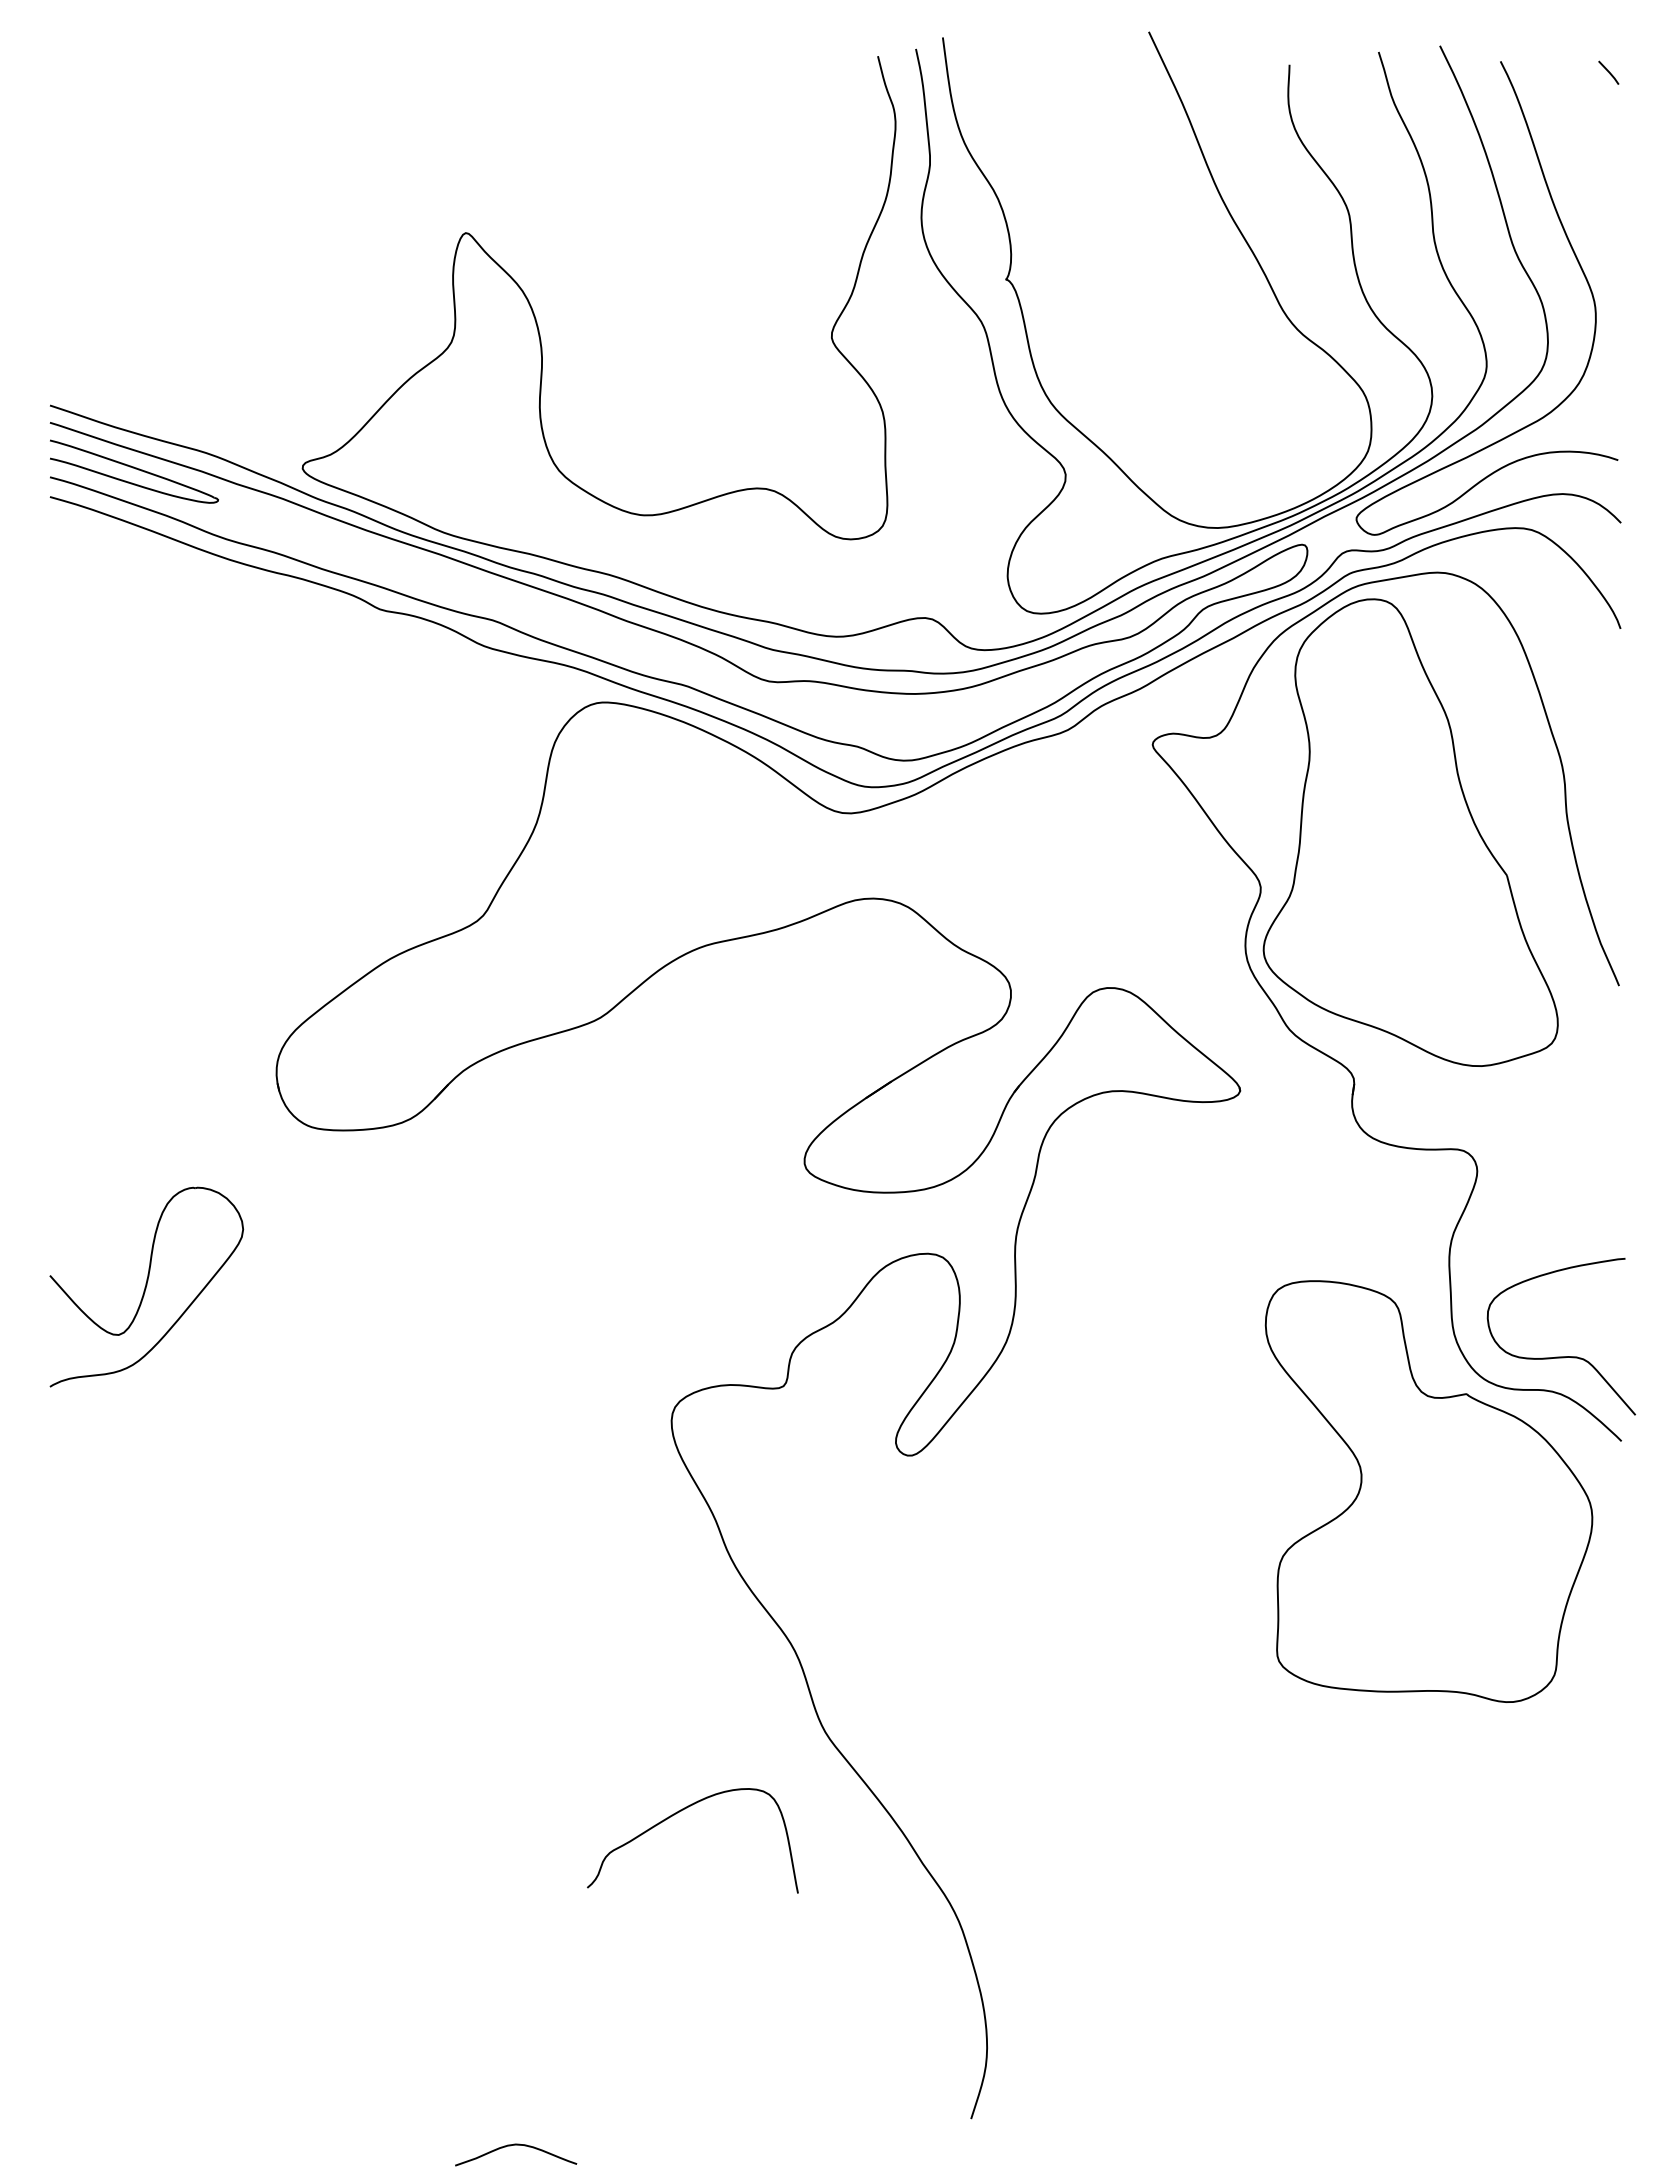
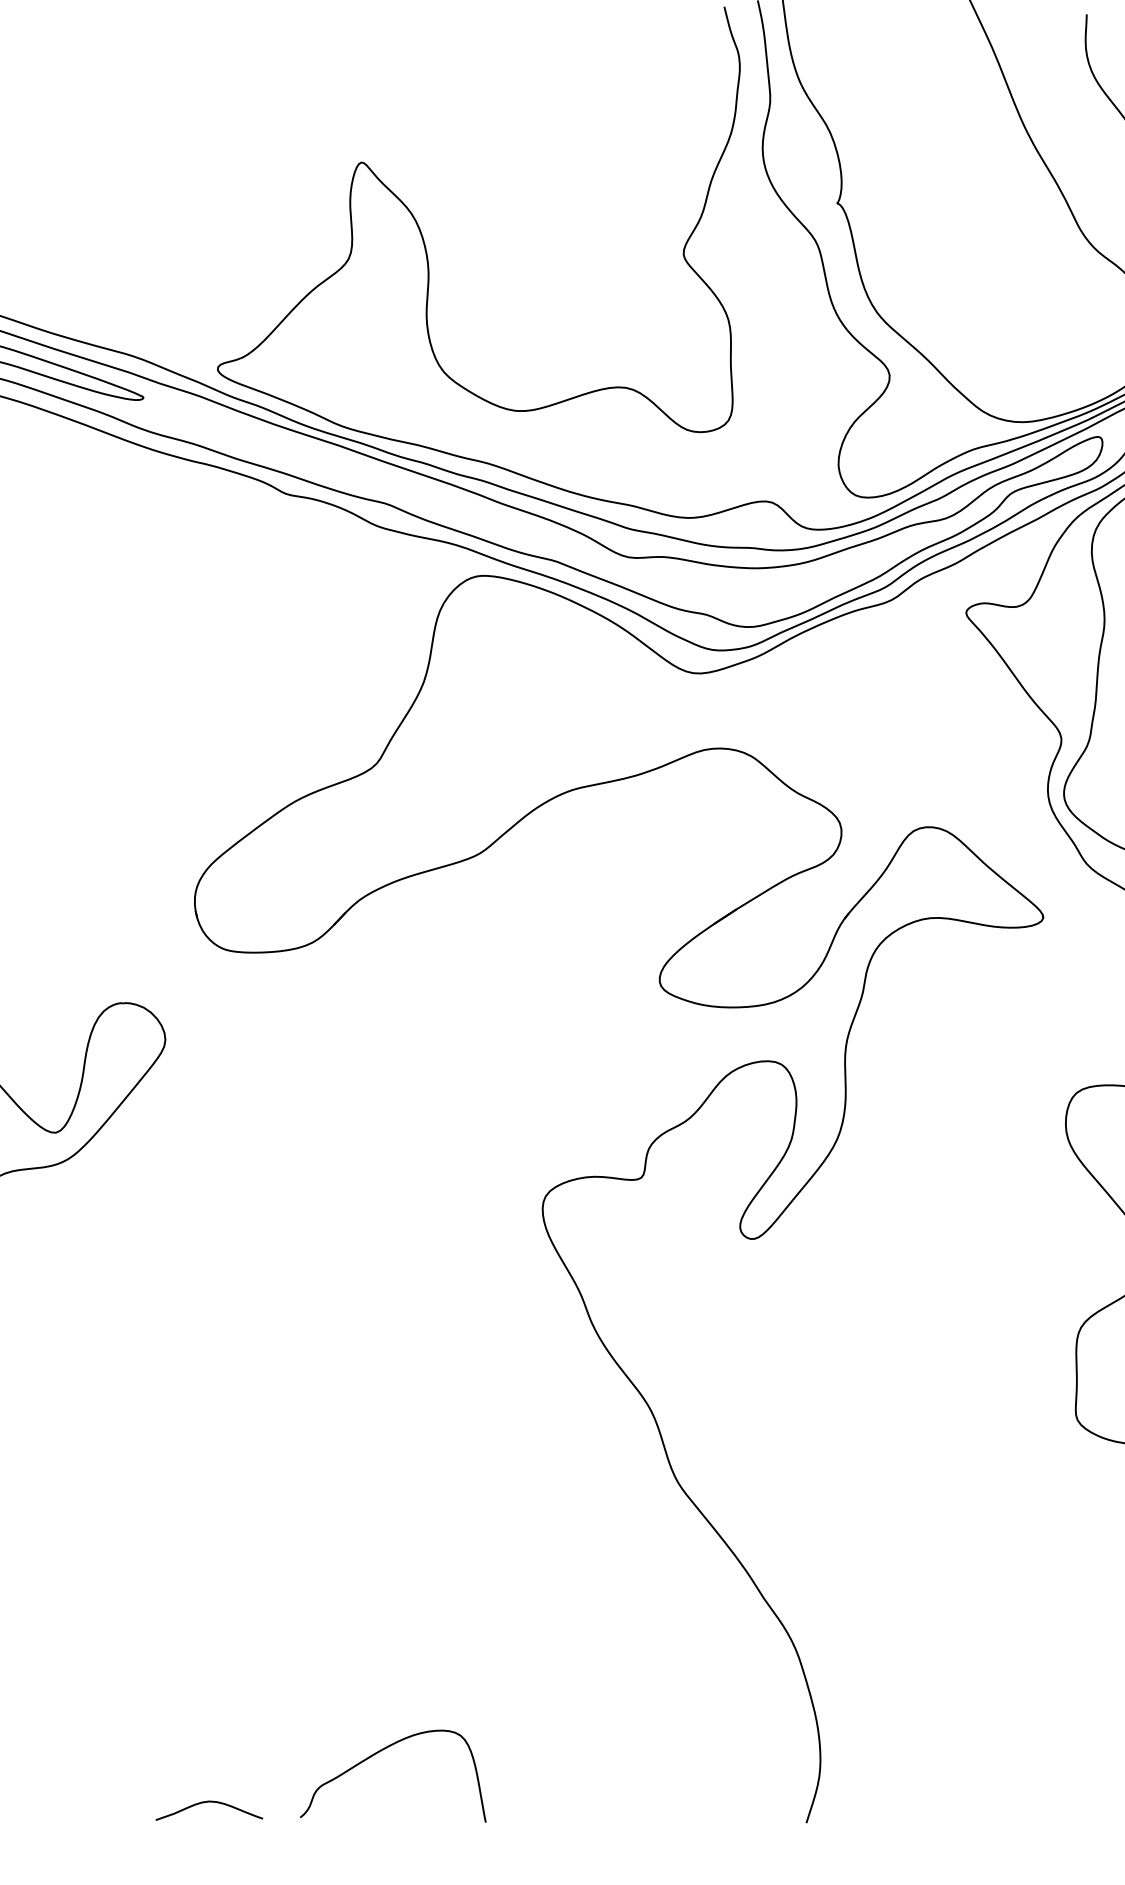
curve: (676, 1814) -> (378, 1753), moved
curve: (516, 2145) -> (209, 1802), moved

